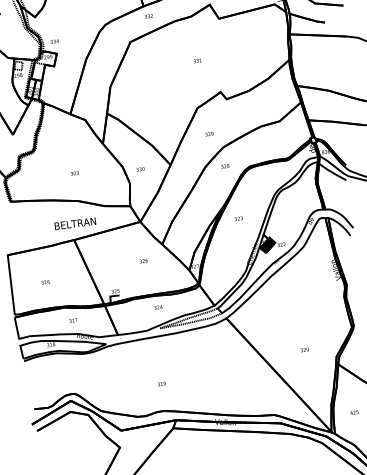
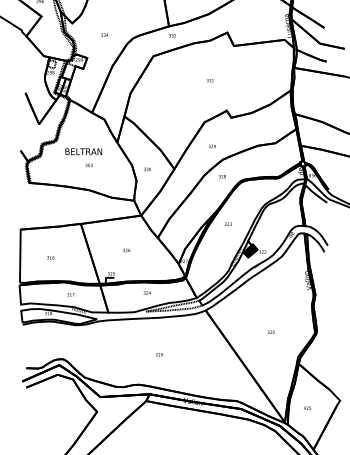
text: (54, 40) -> (104, 34), moved
text: (74, 223) -> (83, 151), moved
text: (143, 261) -> (126, 250), moved
text: (304, 349) -> (270, 331), moved
text: (160, 383) -> (158, 354), moved

